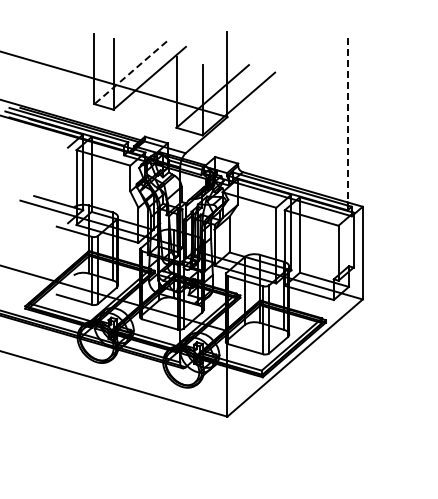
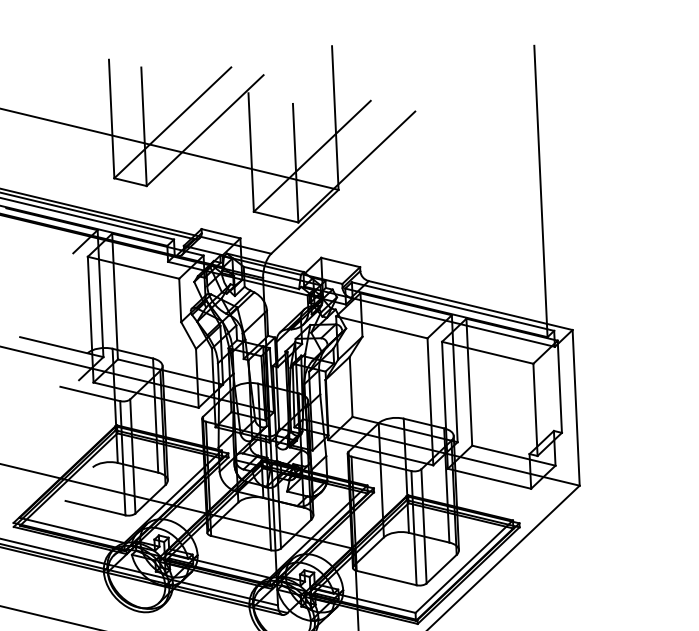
line: (130, 72) -> (172, 122), dashed -> solid
line: (347, 123) -> (540, 191), dashed -> solid

